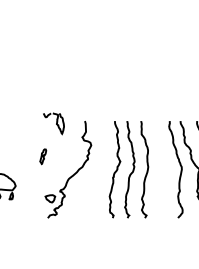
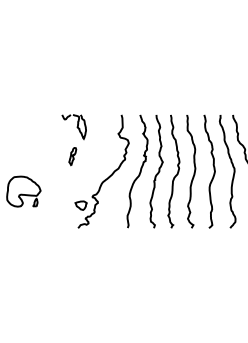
part: (53, 124) -> (73, 127), moved
curve: (163, 168) -> (213, 170), added
curve: (100, 169) -> (139, 171), added

